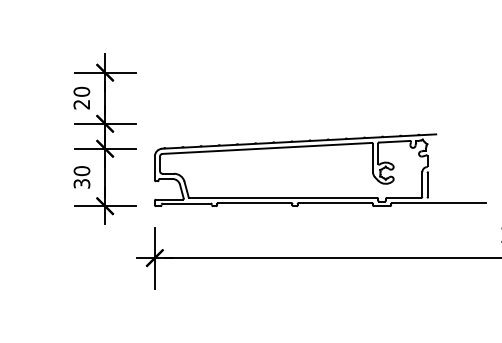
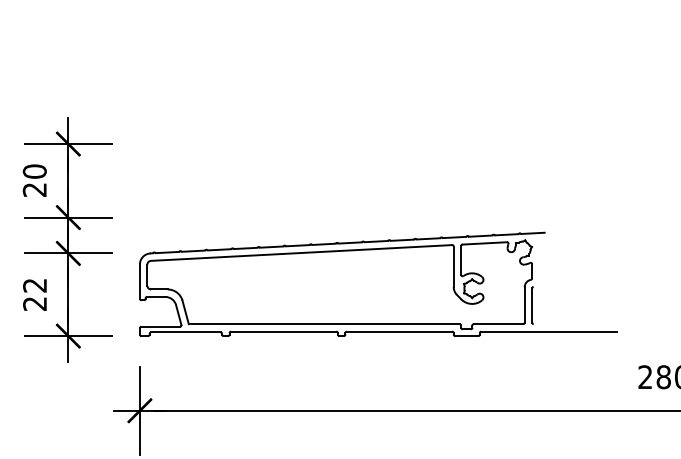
text: (81, 177) -> (34, 294), 30 -> 22

